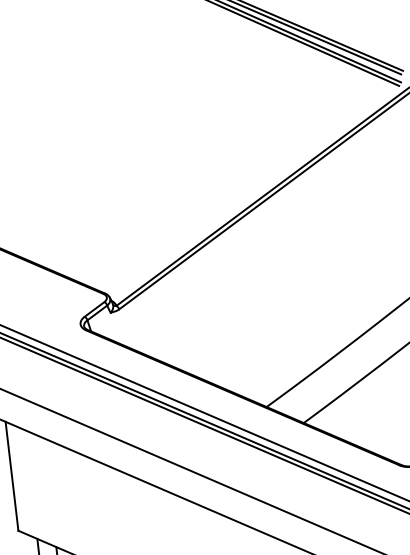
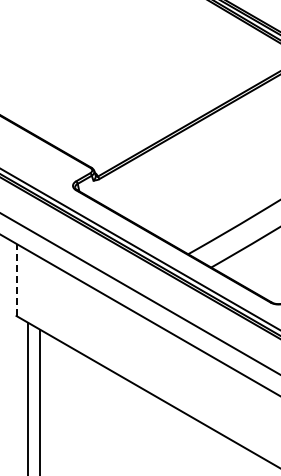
line: (11, 475) -> (16, 279), solid -> dashed

